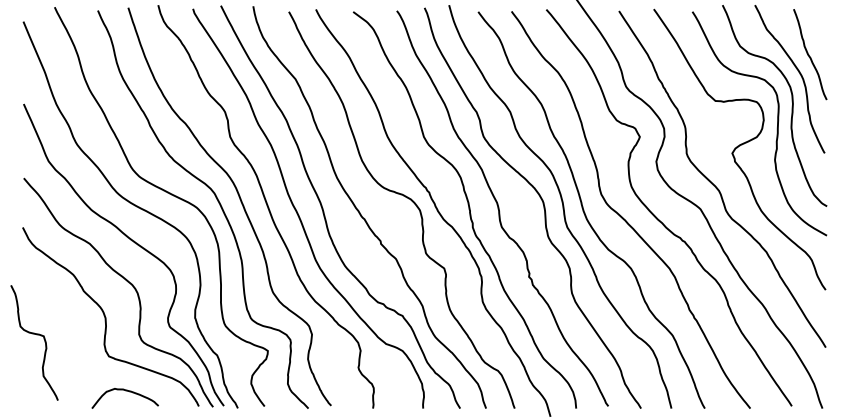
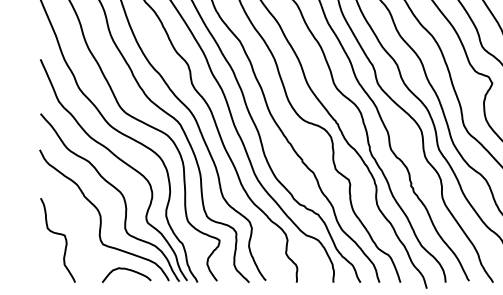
curve: (36, 335) -> (59, 234), moved
curve: (125, 391) -> (126, 270), moved

